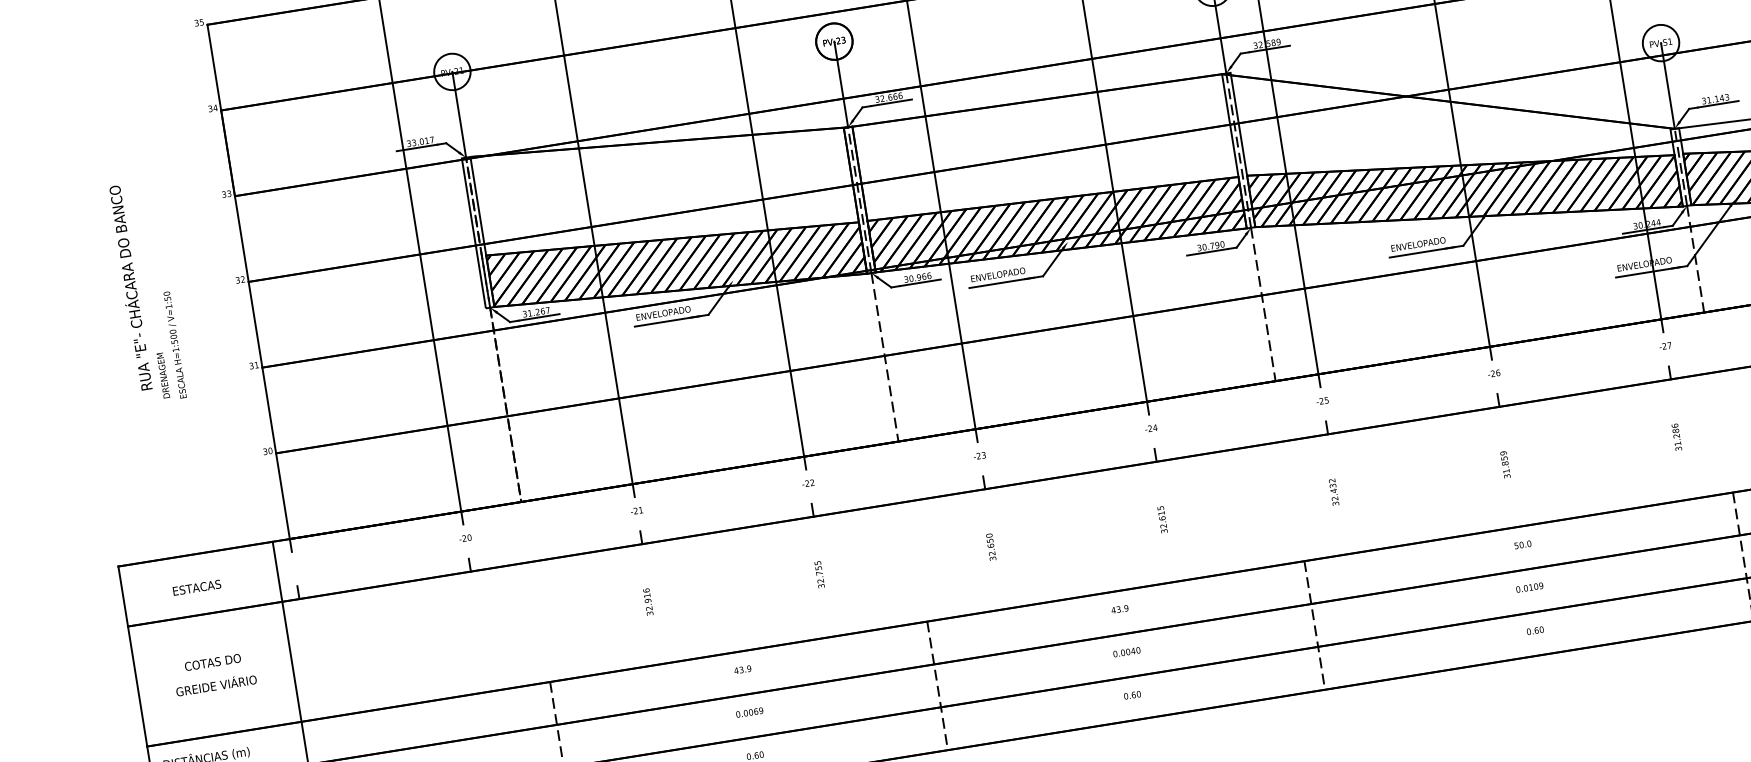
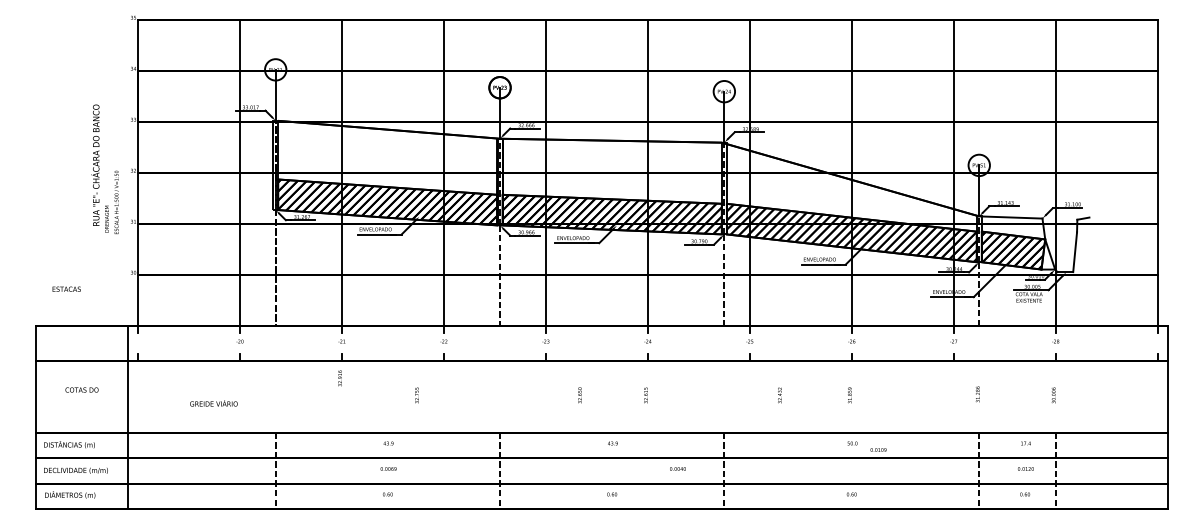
text: (145, 292) -> (104, 169), moved
text: (1676, 437) -> (977, 394), moved
text: (1333, 492) -> (779, 395), moved
text: (990, 547) -> (579, 395), moved
text: (818, 574) -> (416, 395), moved
text: (196, 586) -> (66, 288), moved
text: (1529, 586) -> (878, 449), moved
text: (647, 602) -> (339, 378), moved
text: (1126, 651) -> (677, 468), moved
text: (215, 685) -> (213, 403), moved

